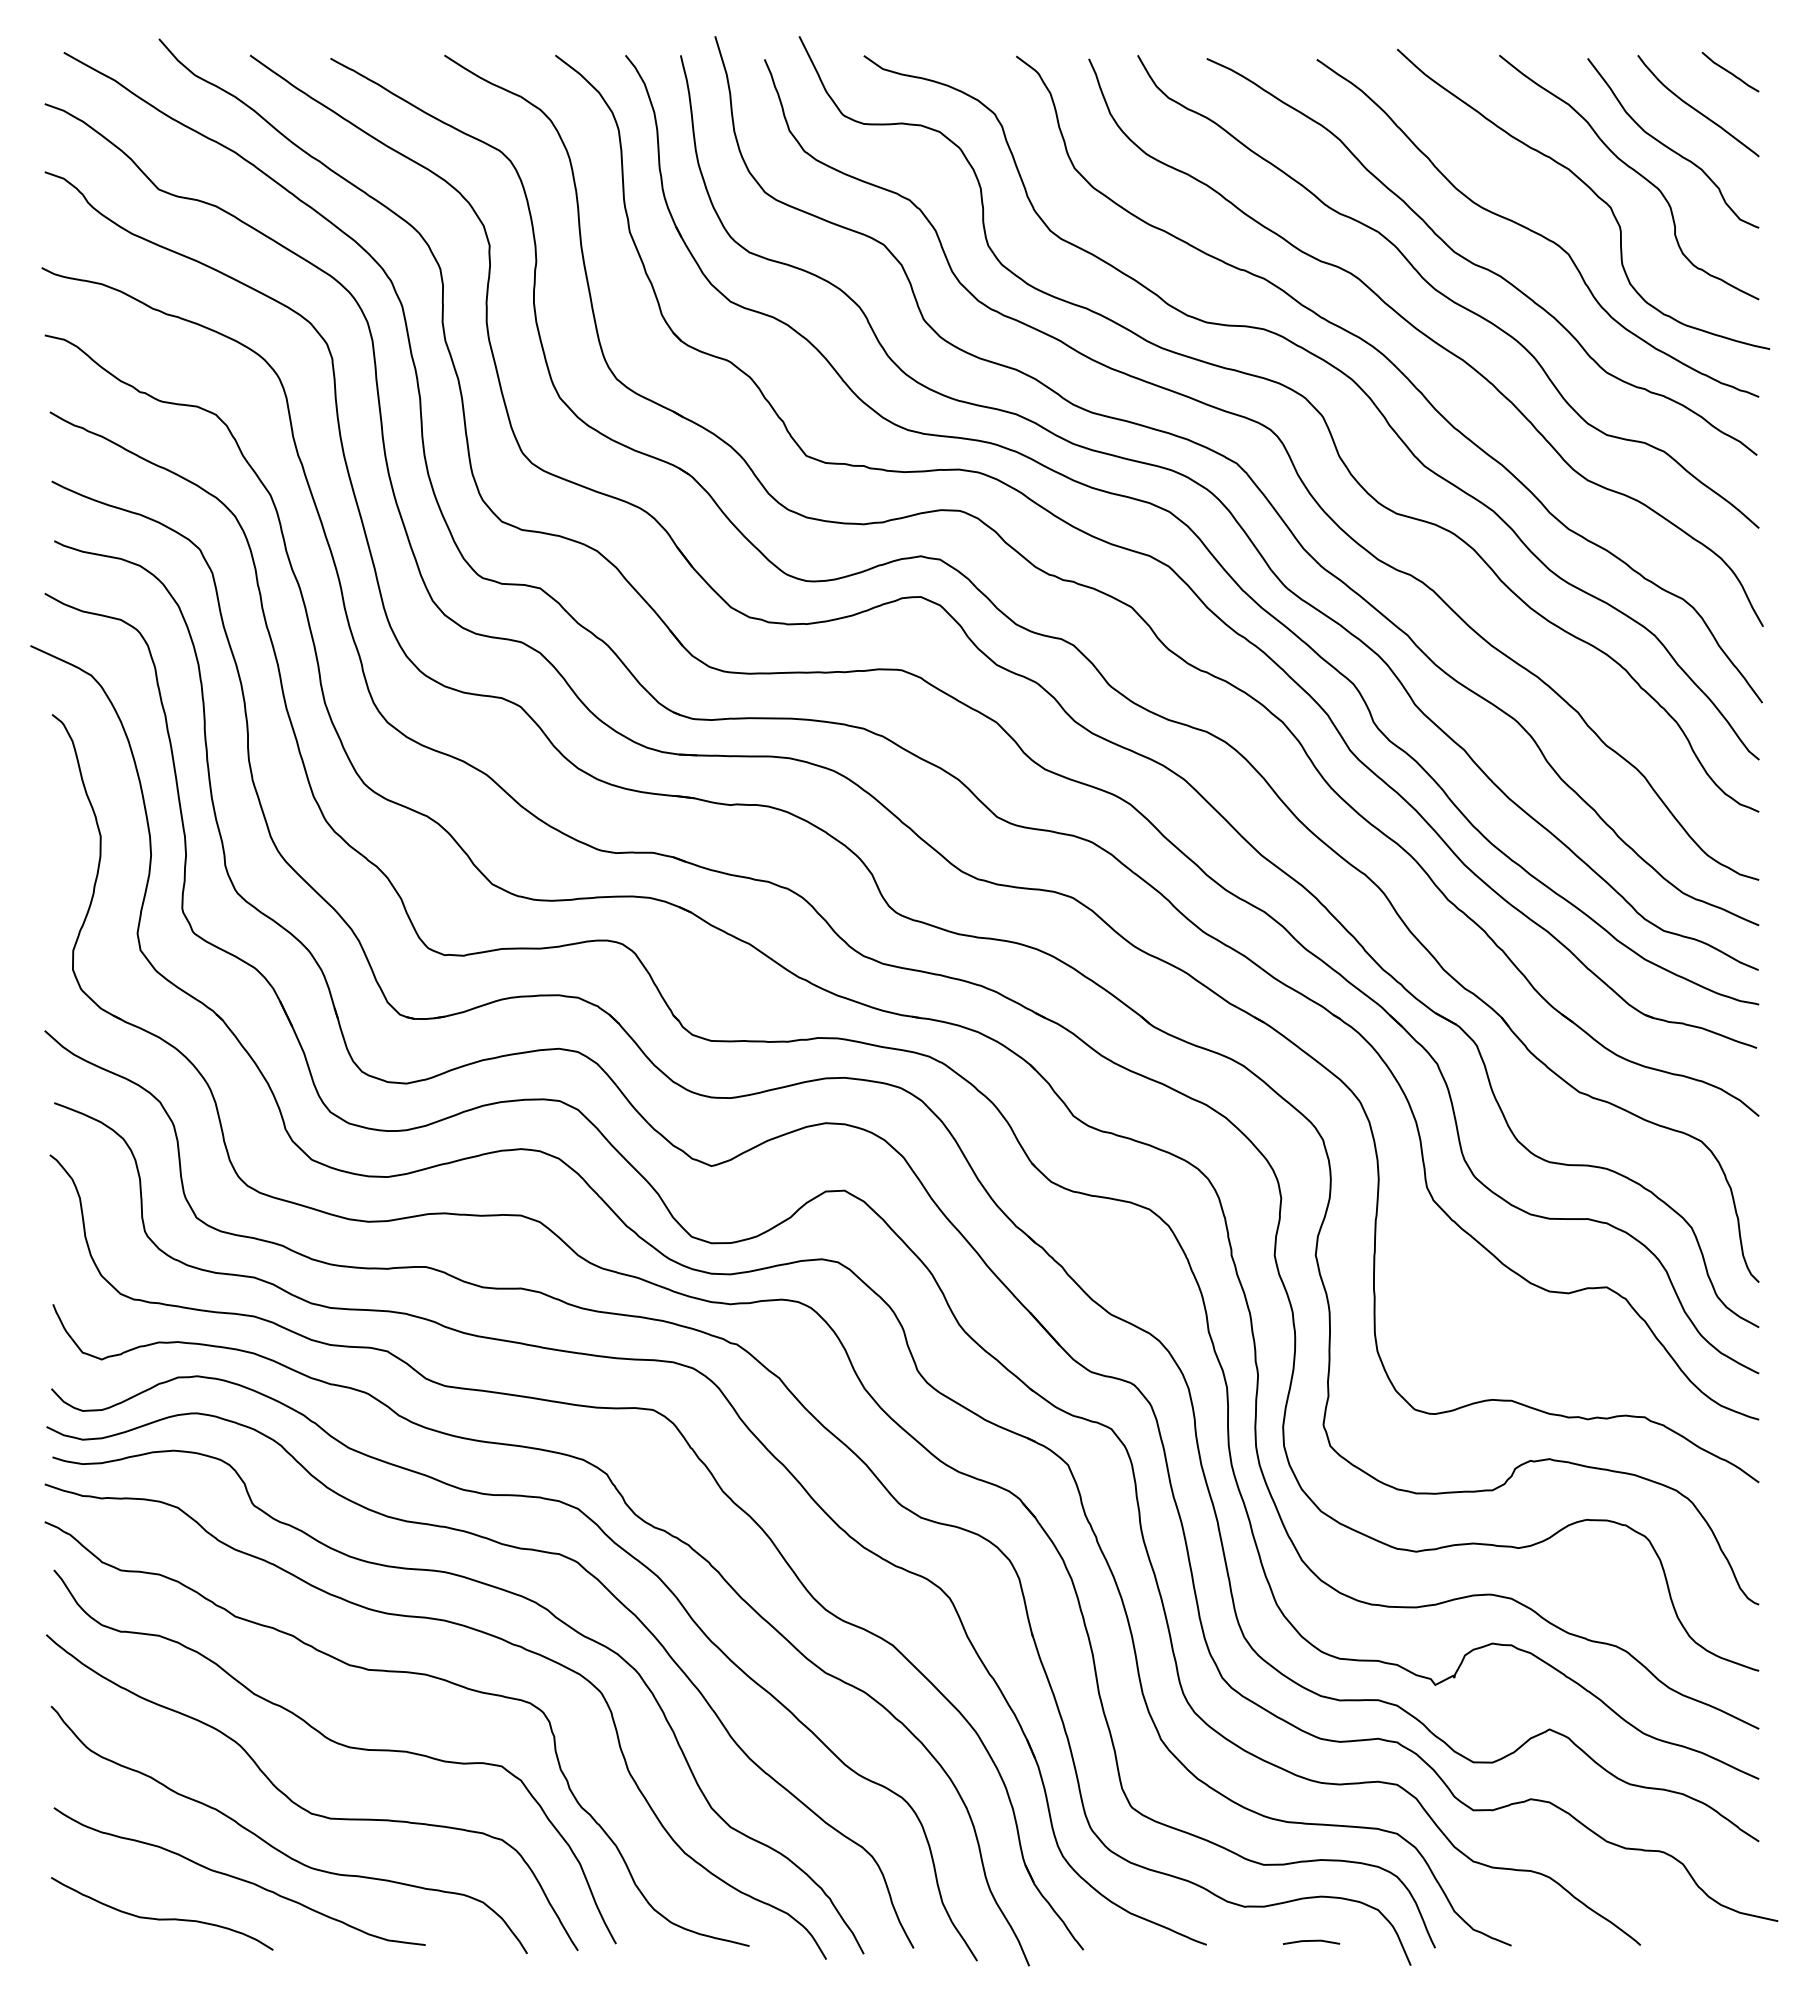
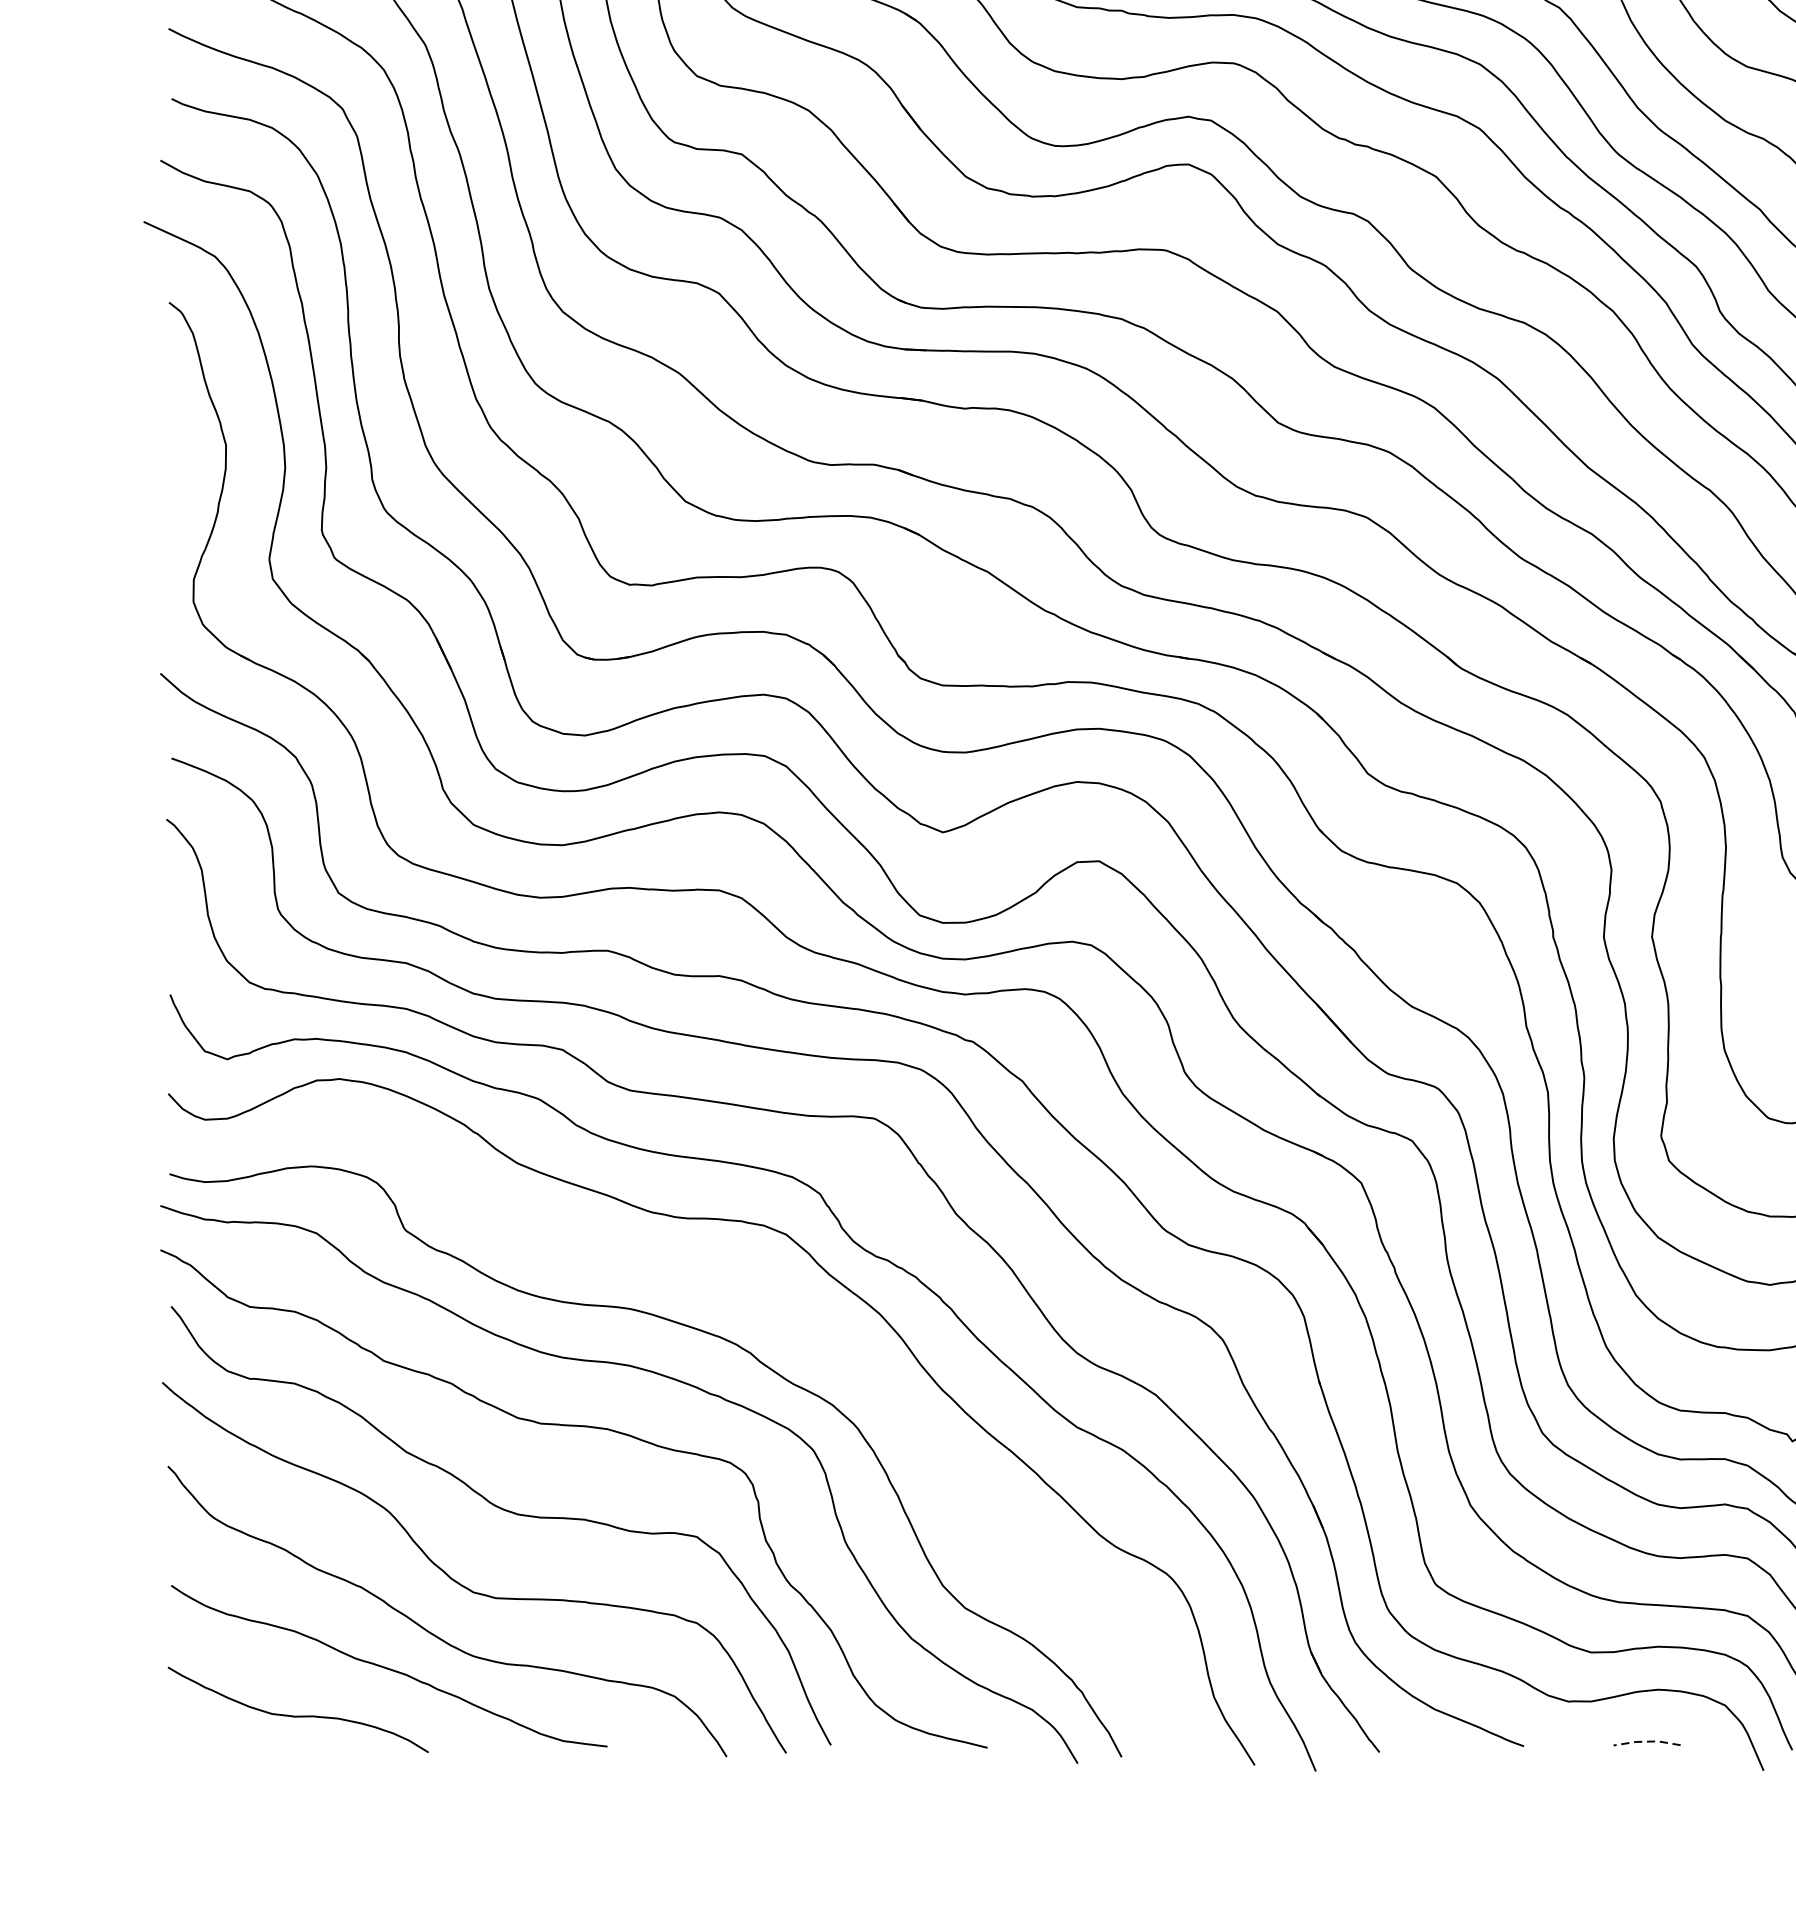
curve: (506, 1546) -> (702, 1278), removed
line: (1311, 1940) -> (1647, 1741), solid -> dashed

